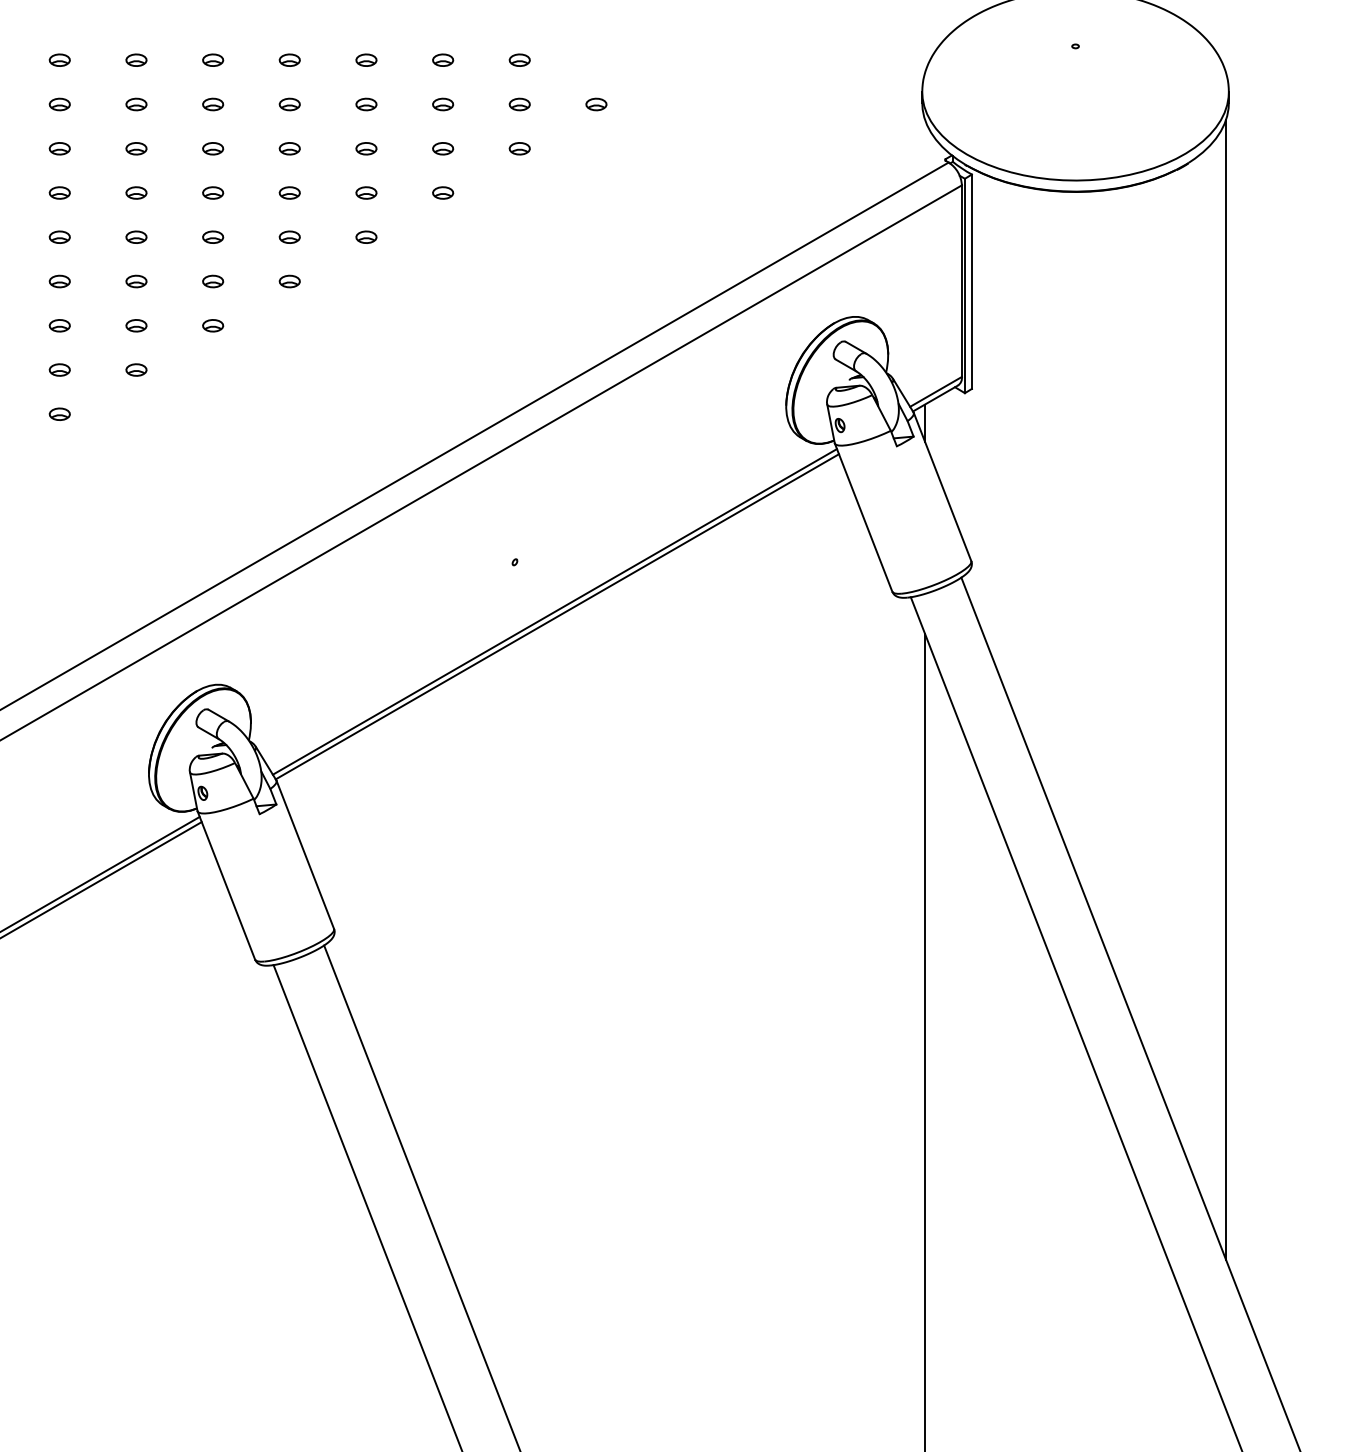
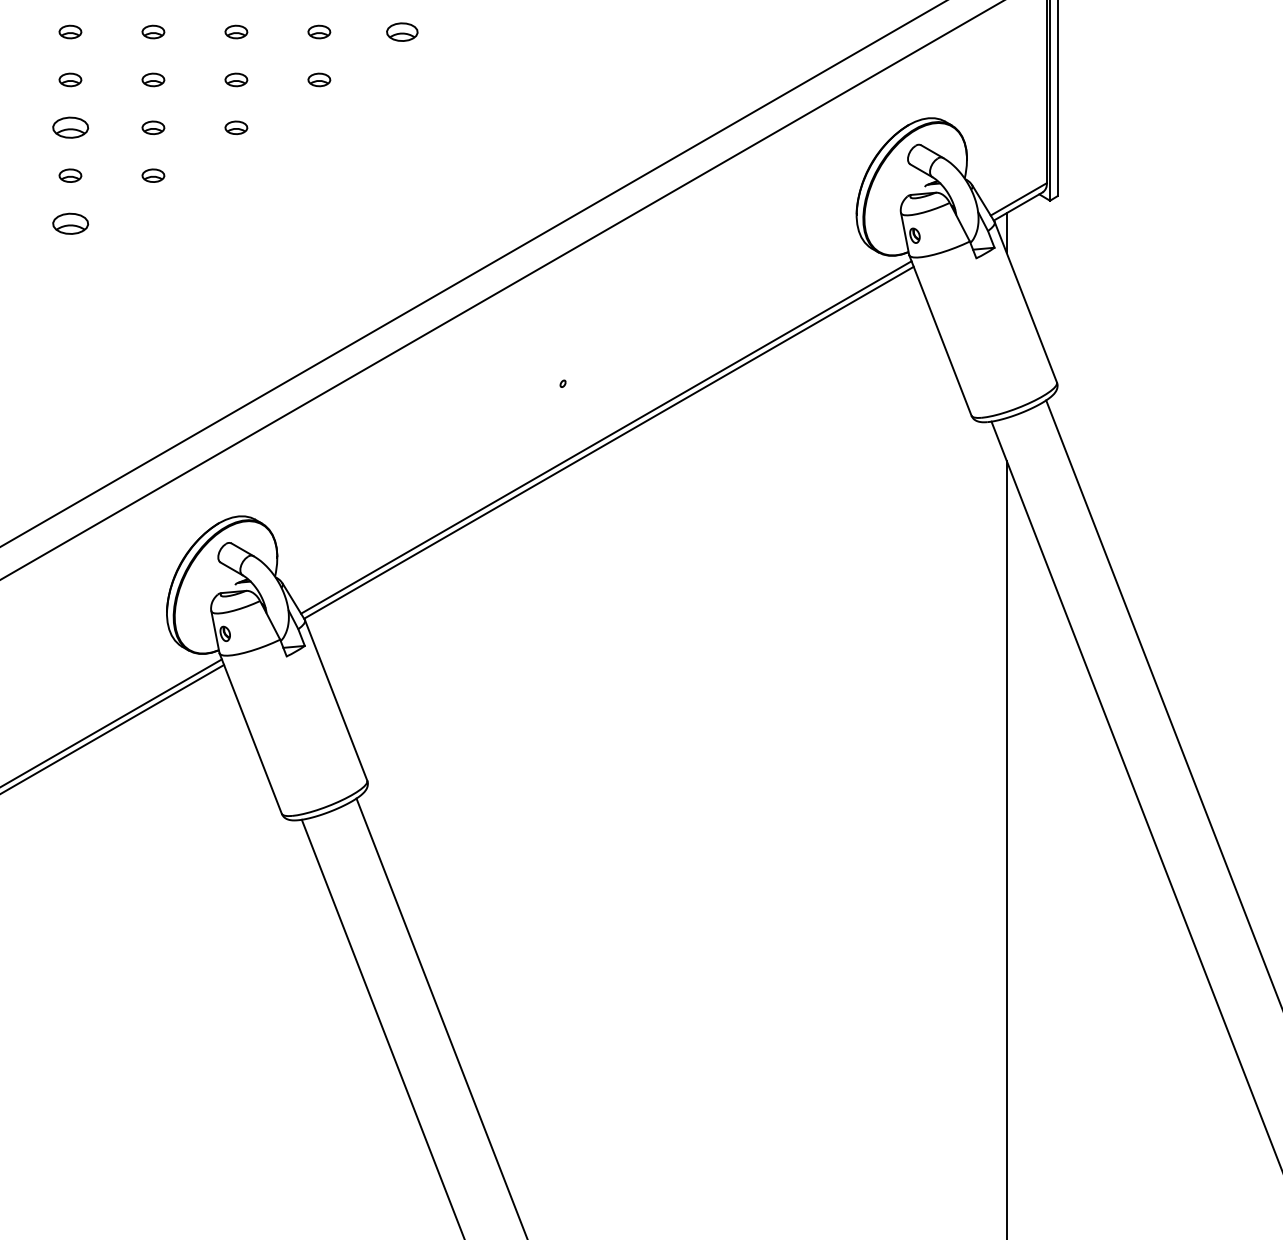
part: (366, 236) -> (402, 31), size x1.4
part: (59, 325) -> (70, 127), size x1.6
part: (59, 413) -> (70, 222), size x1.6

